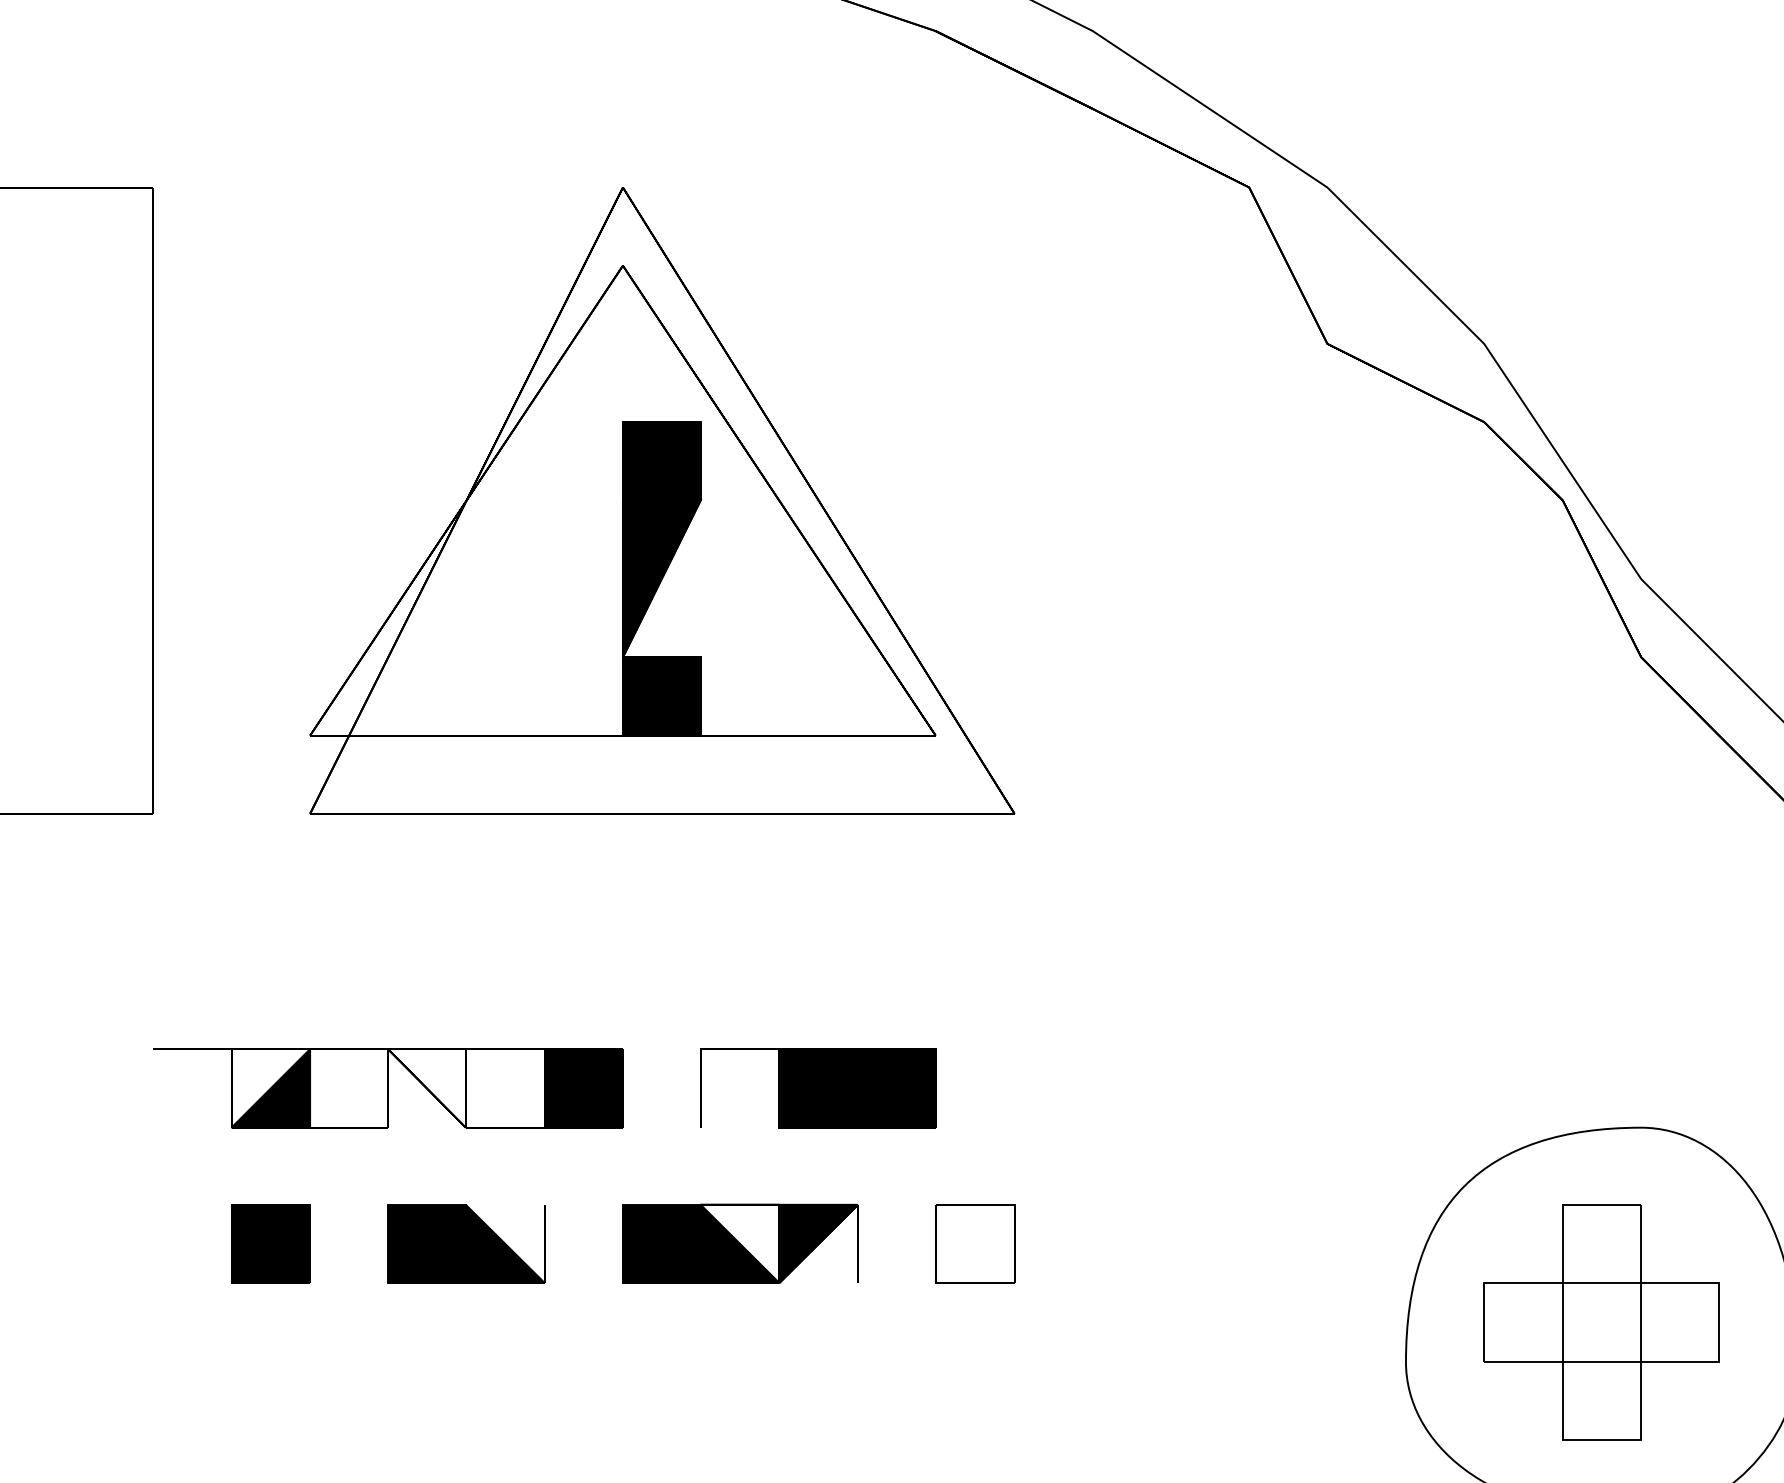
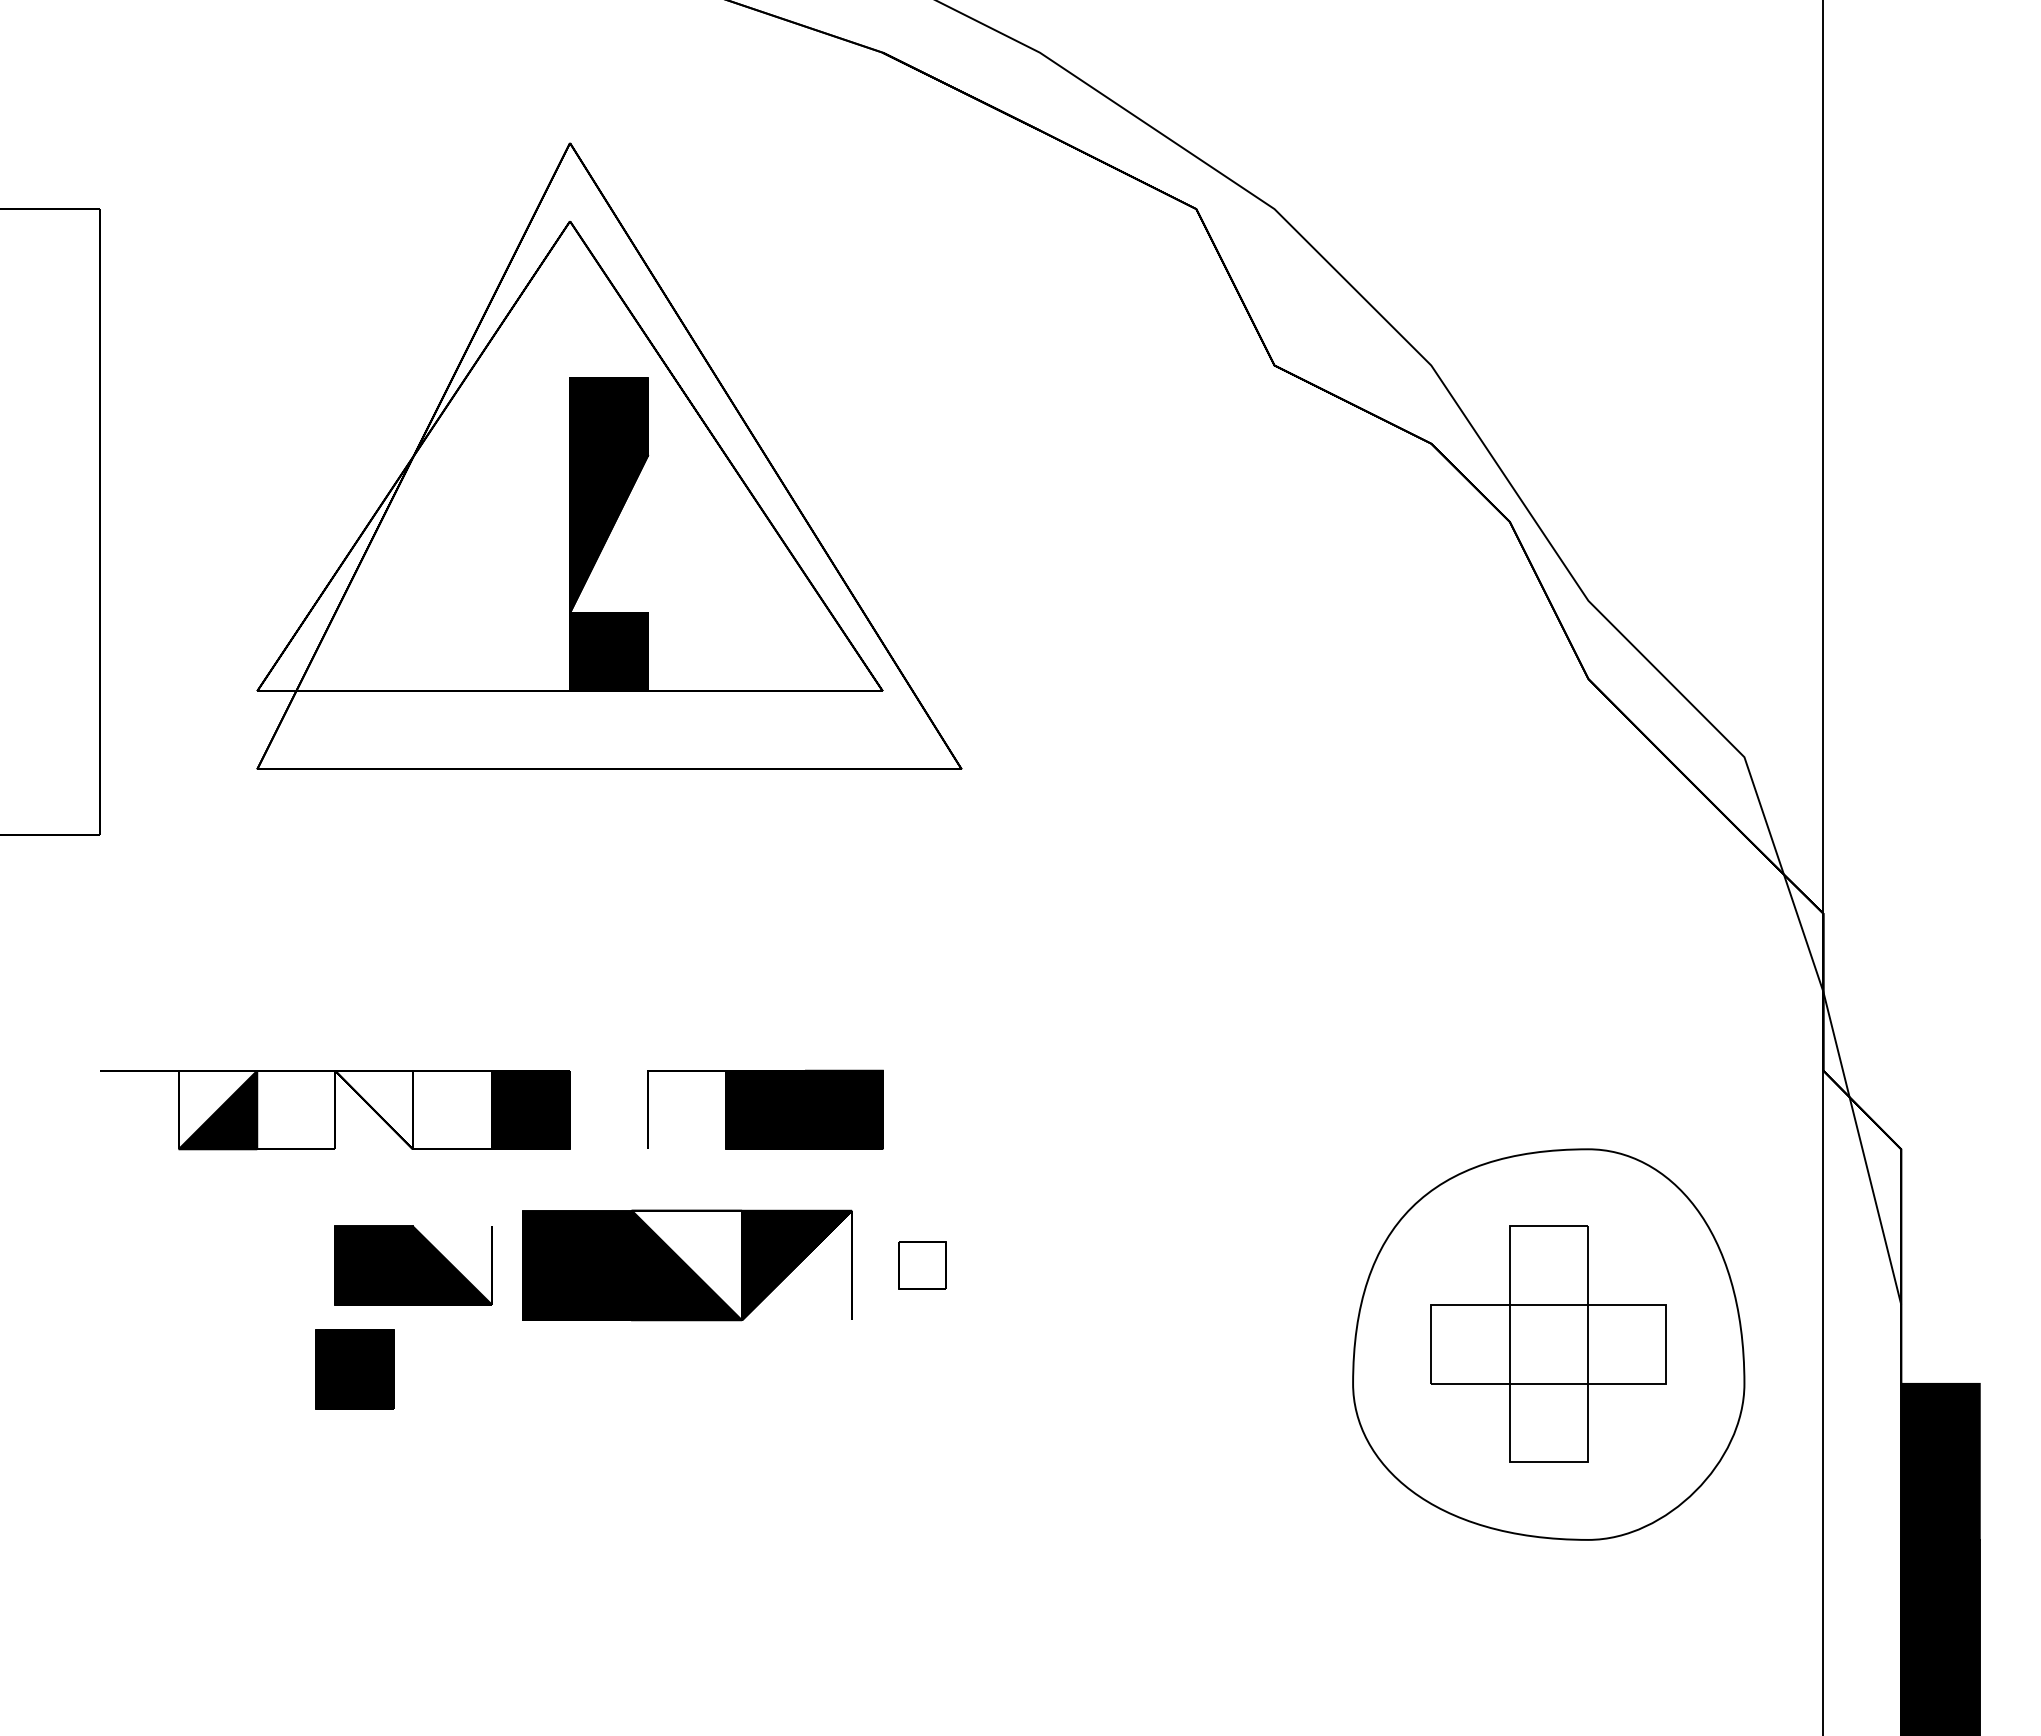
part: (662, 499) -> (609, 455), moved
part: (270, 1243) -> (354, 1369), moved
part: (740, 1243) -> (687, 1265), size x1.4
part: (975, 1243) -> (922, 1265), size x0.6

